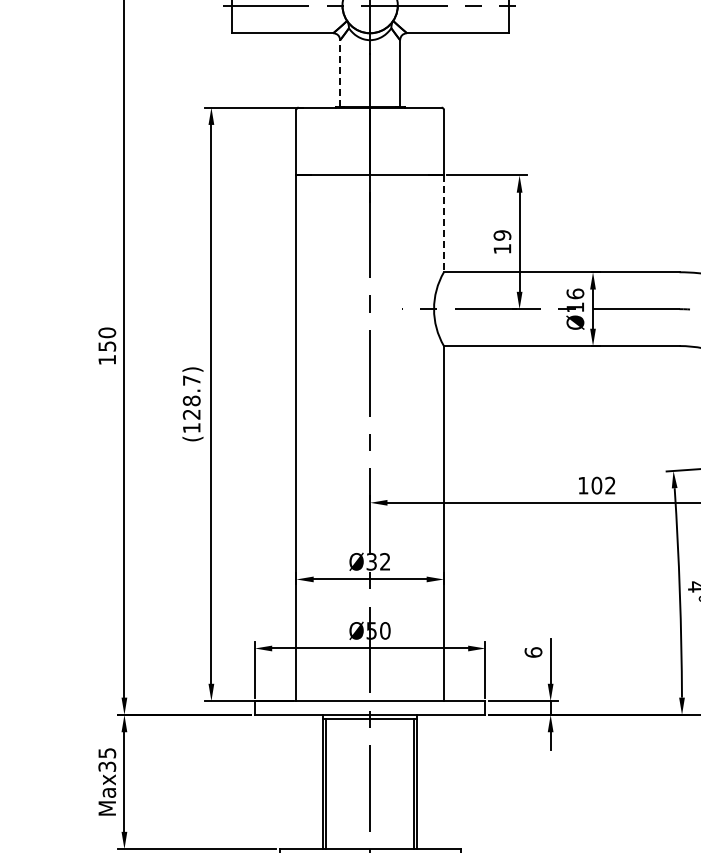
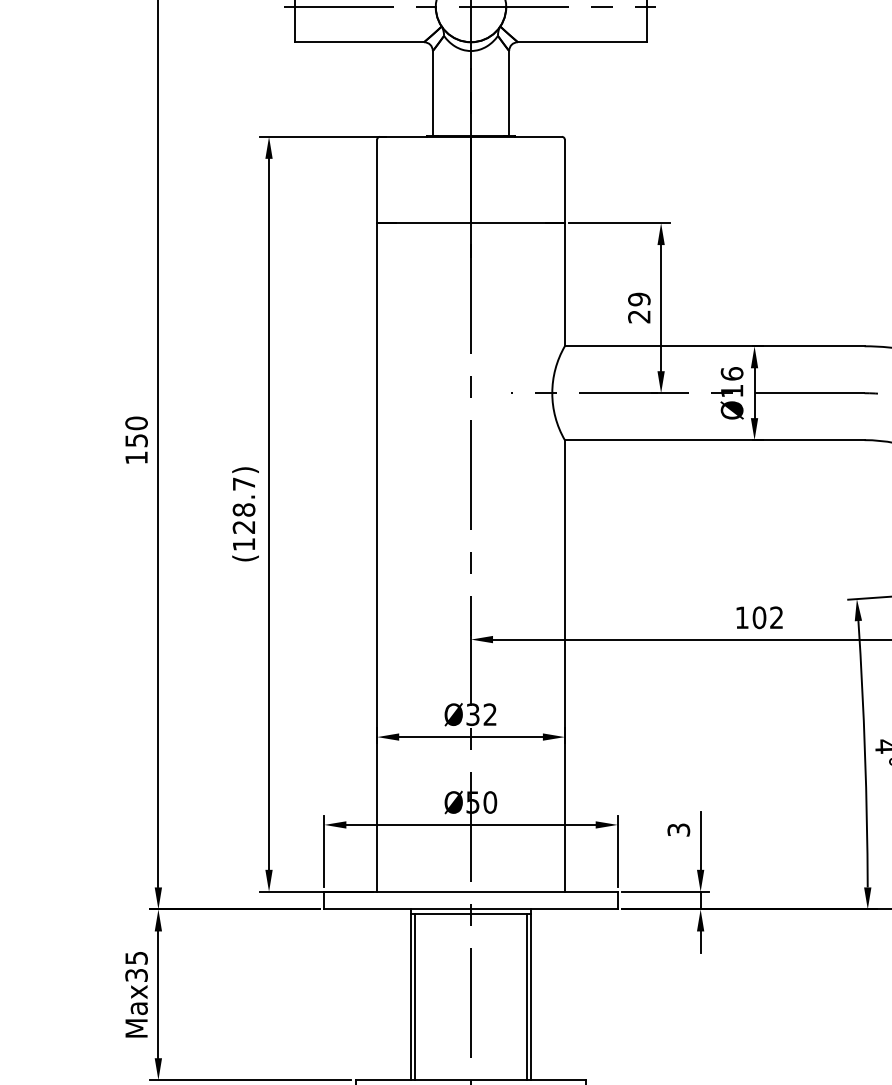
line: (340, 73) -> (433, 93), dashed -> solid
line: (443, 224) -> (564, 285), dashed -> solid
text: (502, 249) -> (639, 317), 19 -> 29
text: (533, 652) -> (678, 830), 6 -> 3

